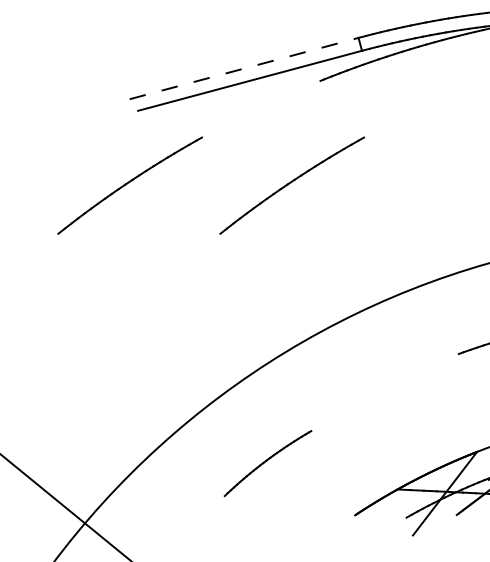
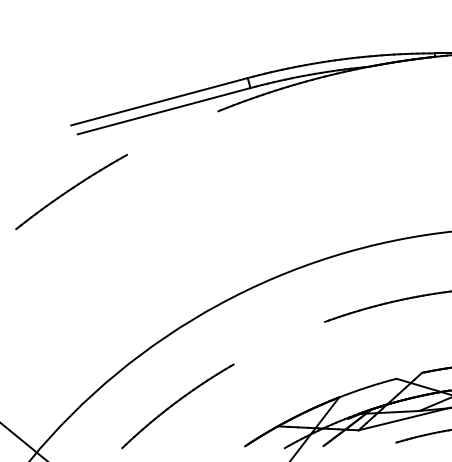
line: (245, 68) -> (160, 101), dashed -> solid
part: (292, 184) -> (196, 191), removed
part: (267, 463) -> (177, 406), size x1.67

